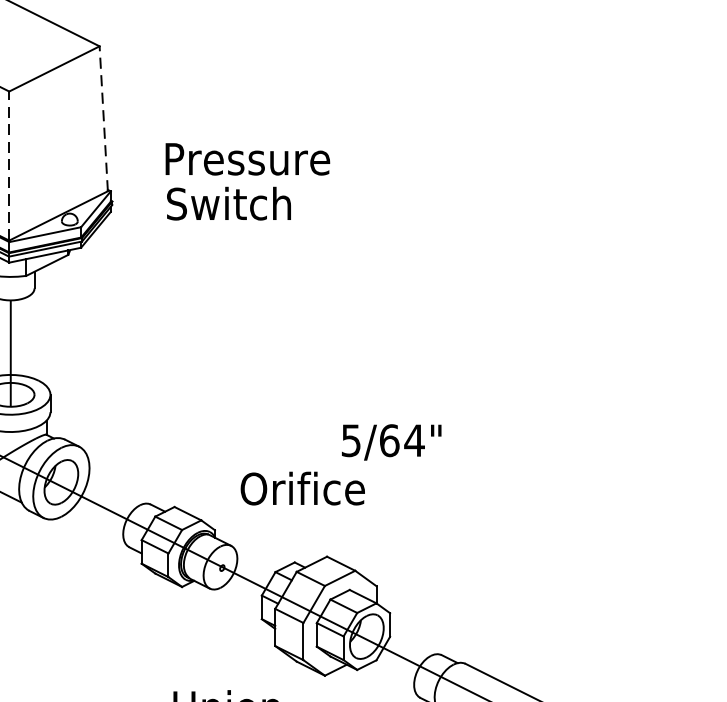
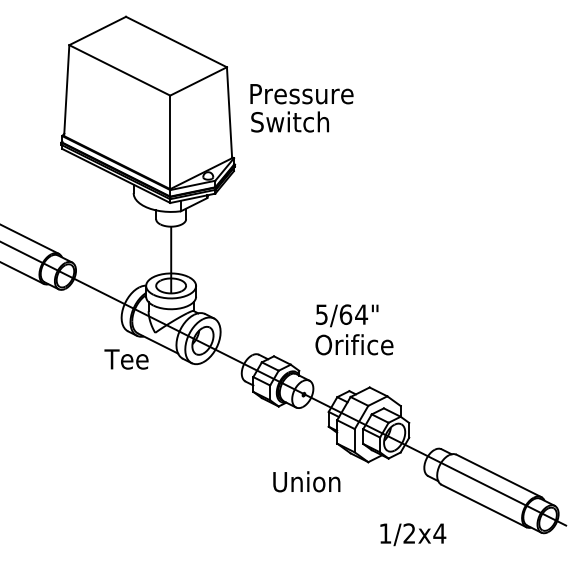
line: (103, 118) -> (229, 112), dashed -> solid
line: (9, 166) -> (170, 142), dashed -> solid
text: (247, 182) -> (301, 108), moved
text: (392, 441) -> (347, 315), moved

